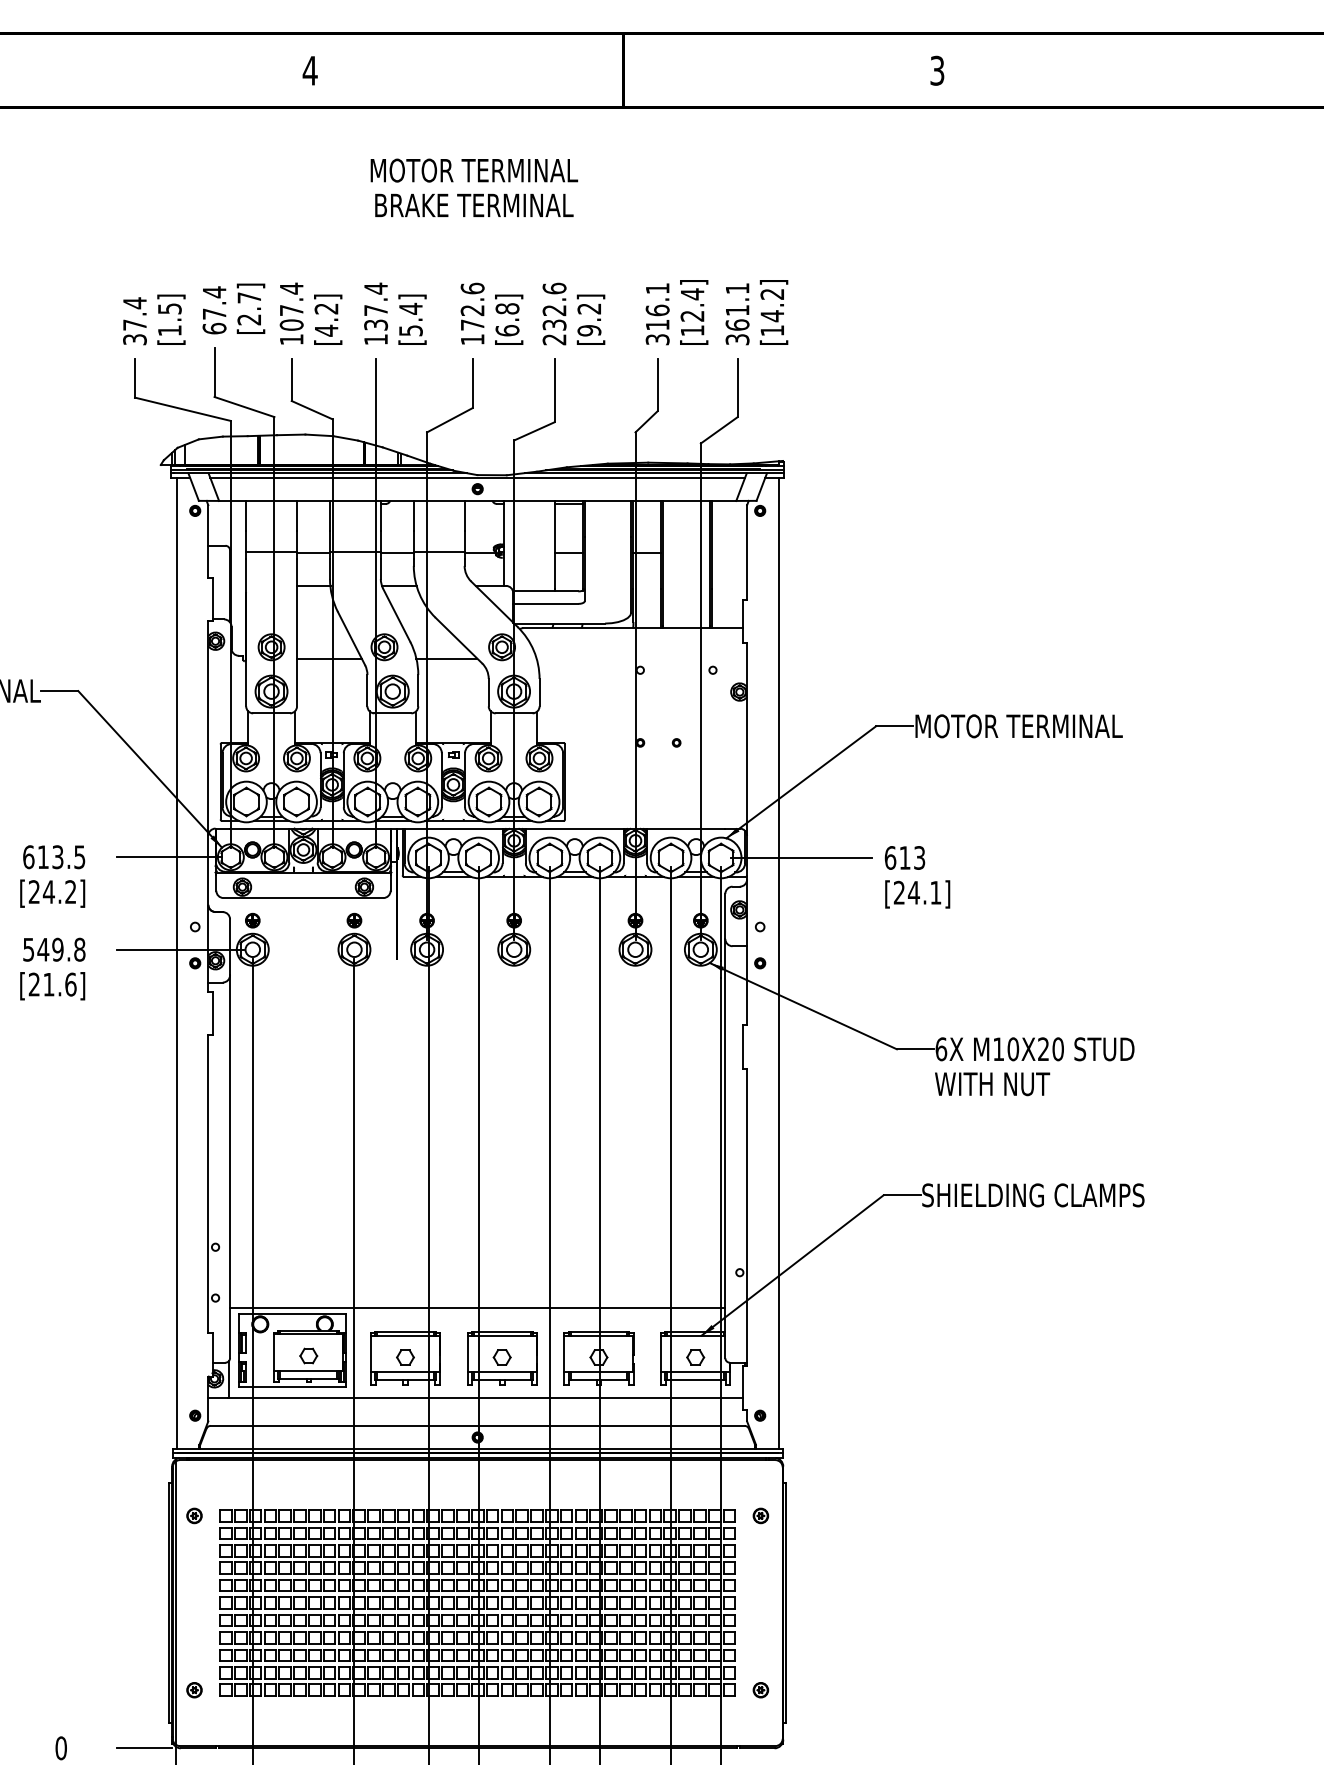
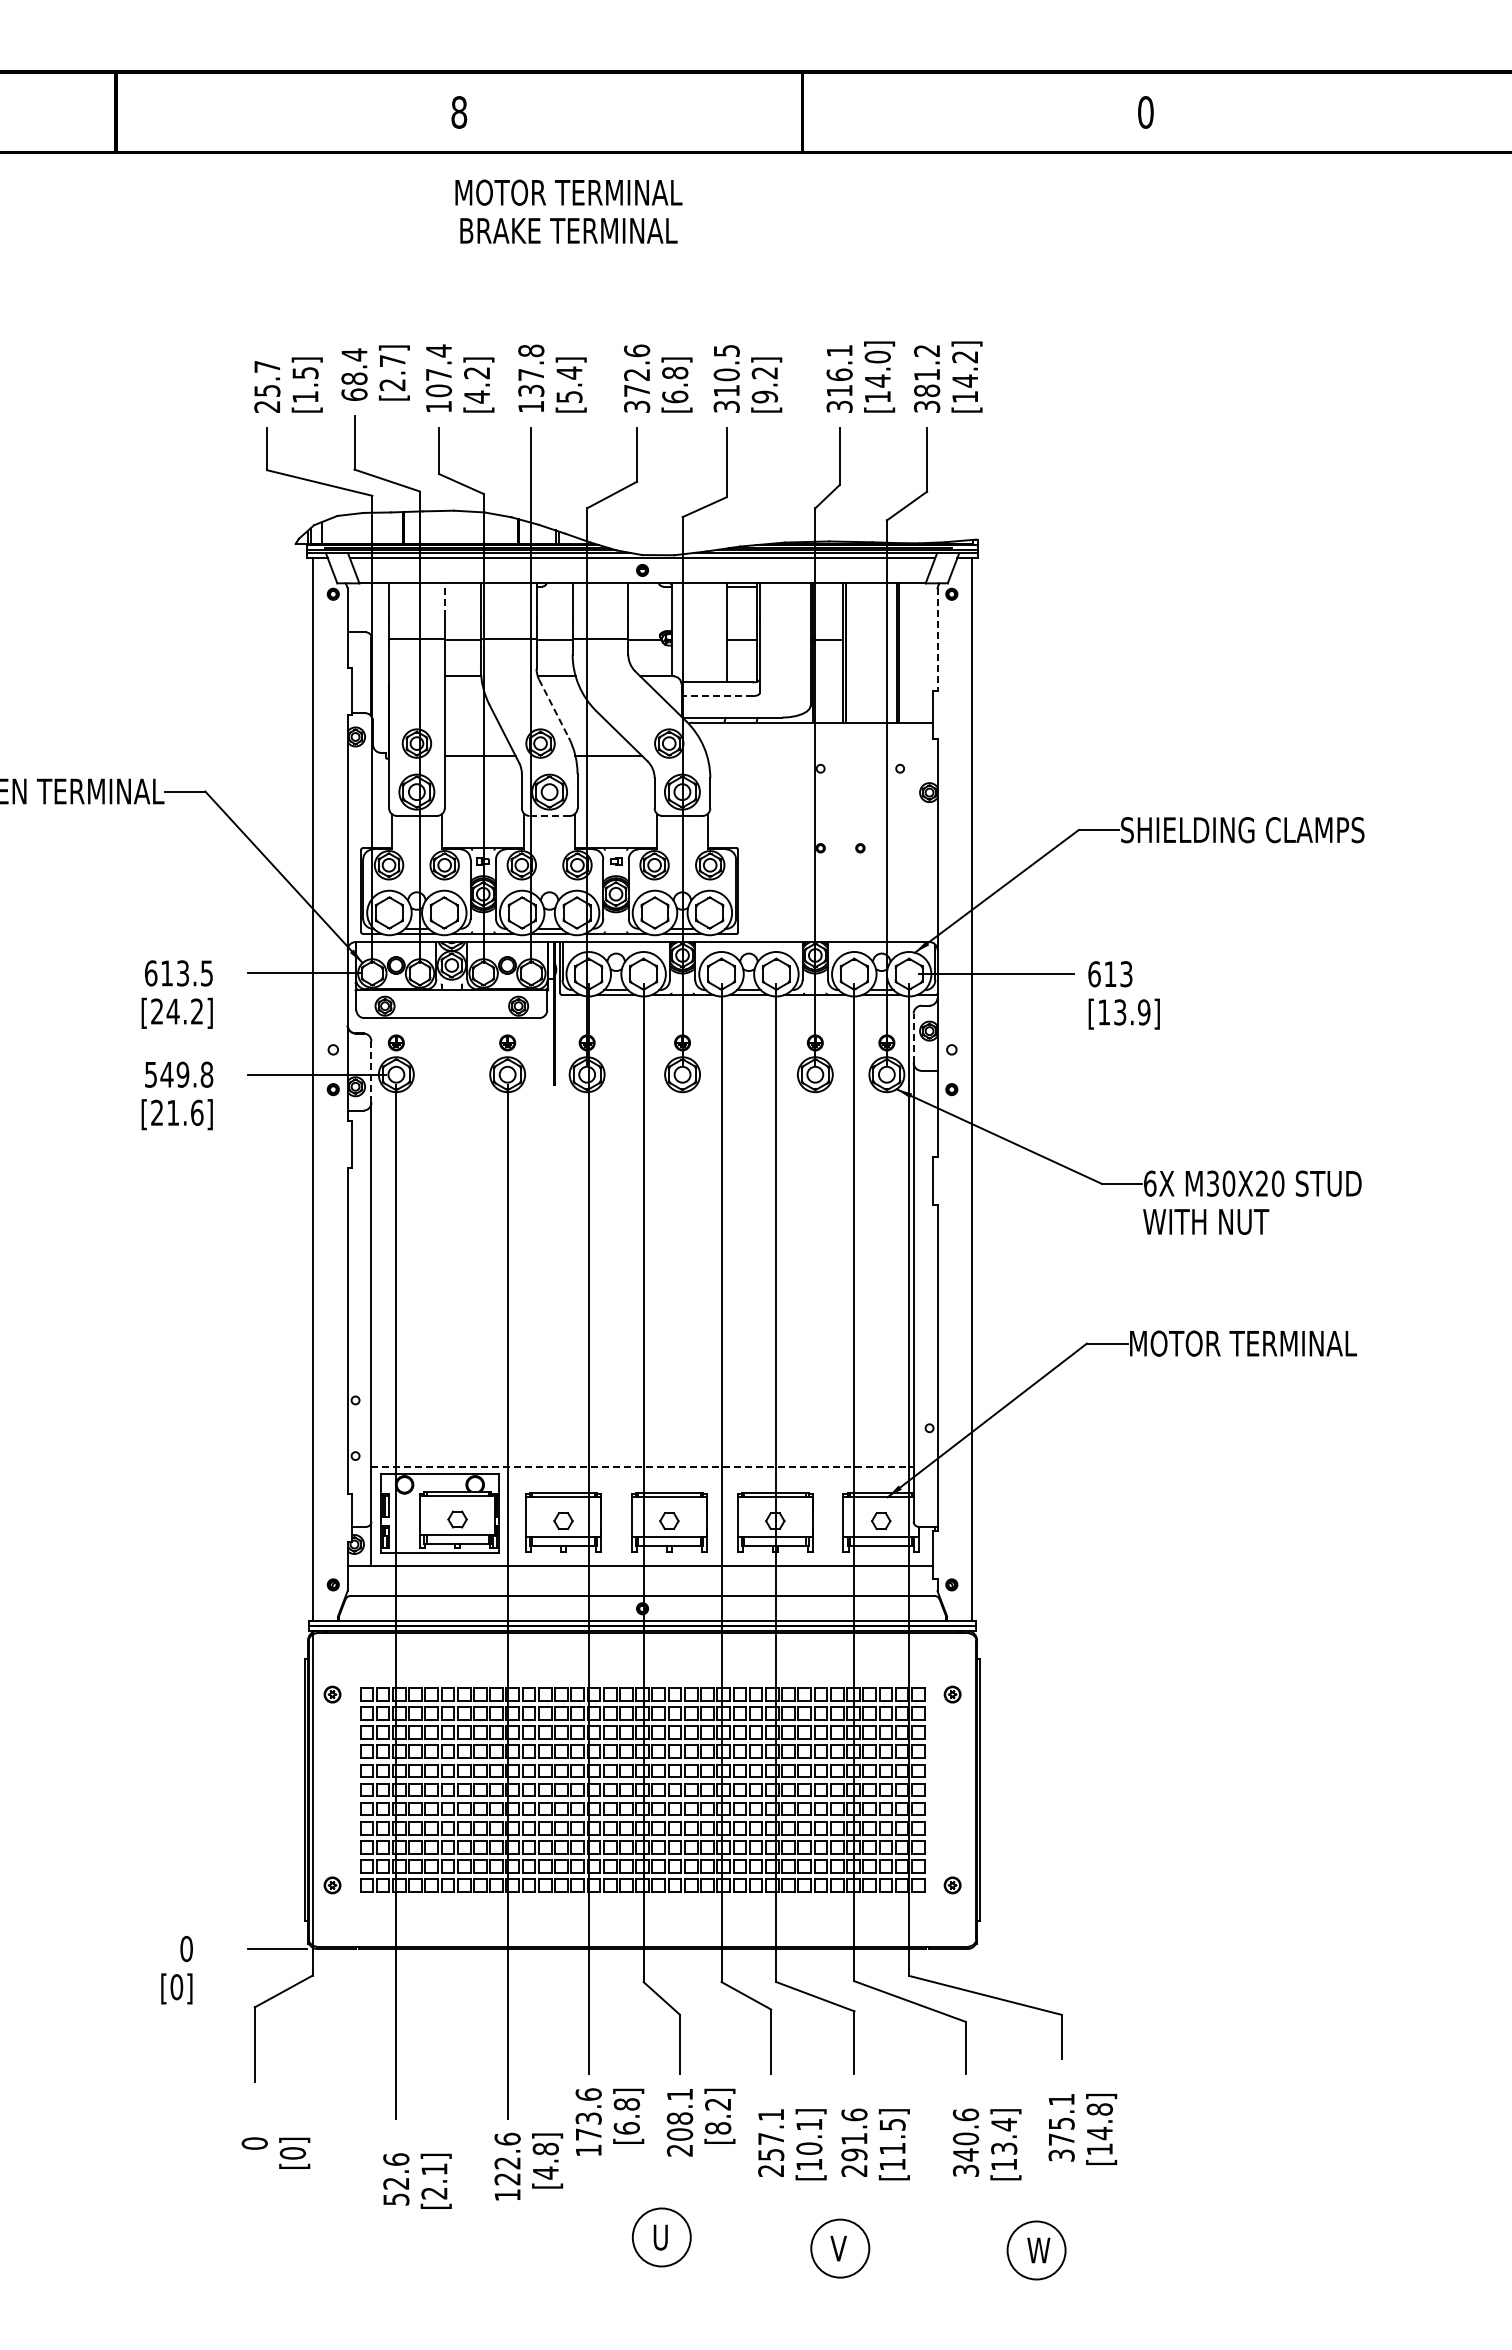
text: (310, 70) -> (459, 112), 4 -> 8
text: (937, 70) -> (1145, 112), 3 -> 0
text: (473, 187) -> (568, 211), moved
text: (376, 288) -> (531, 350), 137.4 -> 137.8
text: (692, 304) -> (877, 368), [12.4] -> [14.0]
text: (737, 307) -> (927, 371), 361.1 -> 381.2
text: (214, 313) -> (354, 378), 67.4 -> 68.4
text: (554, 313) -> (726, 378), 232.6 -> 310.5
text: (135, 321) -> (267, 386), 37.4 -> 25.7
text: (473, 339) -> (637, 406), 172.6 -> 372.6
line: (296, 515) -> (444, 599), solid -> dashed
line: (747, 552) -> (937, 639), solid -> dashed
line: (546, 604) -> (717, 696), solid -> dashed
line: (396, 615) -> (553, 708), solid -> dashed
line: (392, 712) -> (549, 815), solid -> dashed
text: (1025, 726) -> (1242, 830), MOTOR TERMINAL -> SHIELDING CLAMPS
text: (917, 892) -> (1124, 1012), [24.1] -> [13.9]
line: (725, 916) -> (913, 1038), solid -> dashed
line: (230, 947) -> (371, 1072), solid -> dashed
text: (998, 1049) -> (1212, 1183), M10X20 -> M30X20
text: (1032, 1195) -> (1250, 1343), SHIELDING CLAMPS -> MOTOR TERMINAL
line: (478, 1308) -> (643, 1467), solid -> dashed

